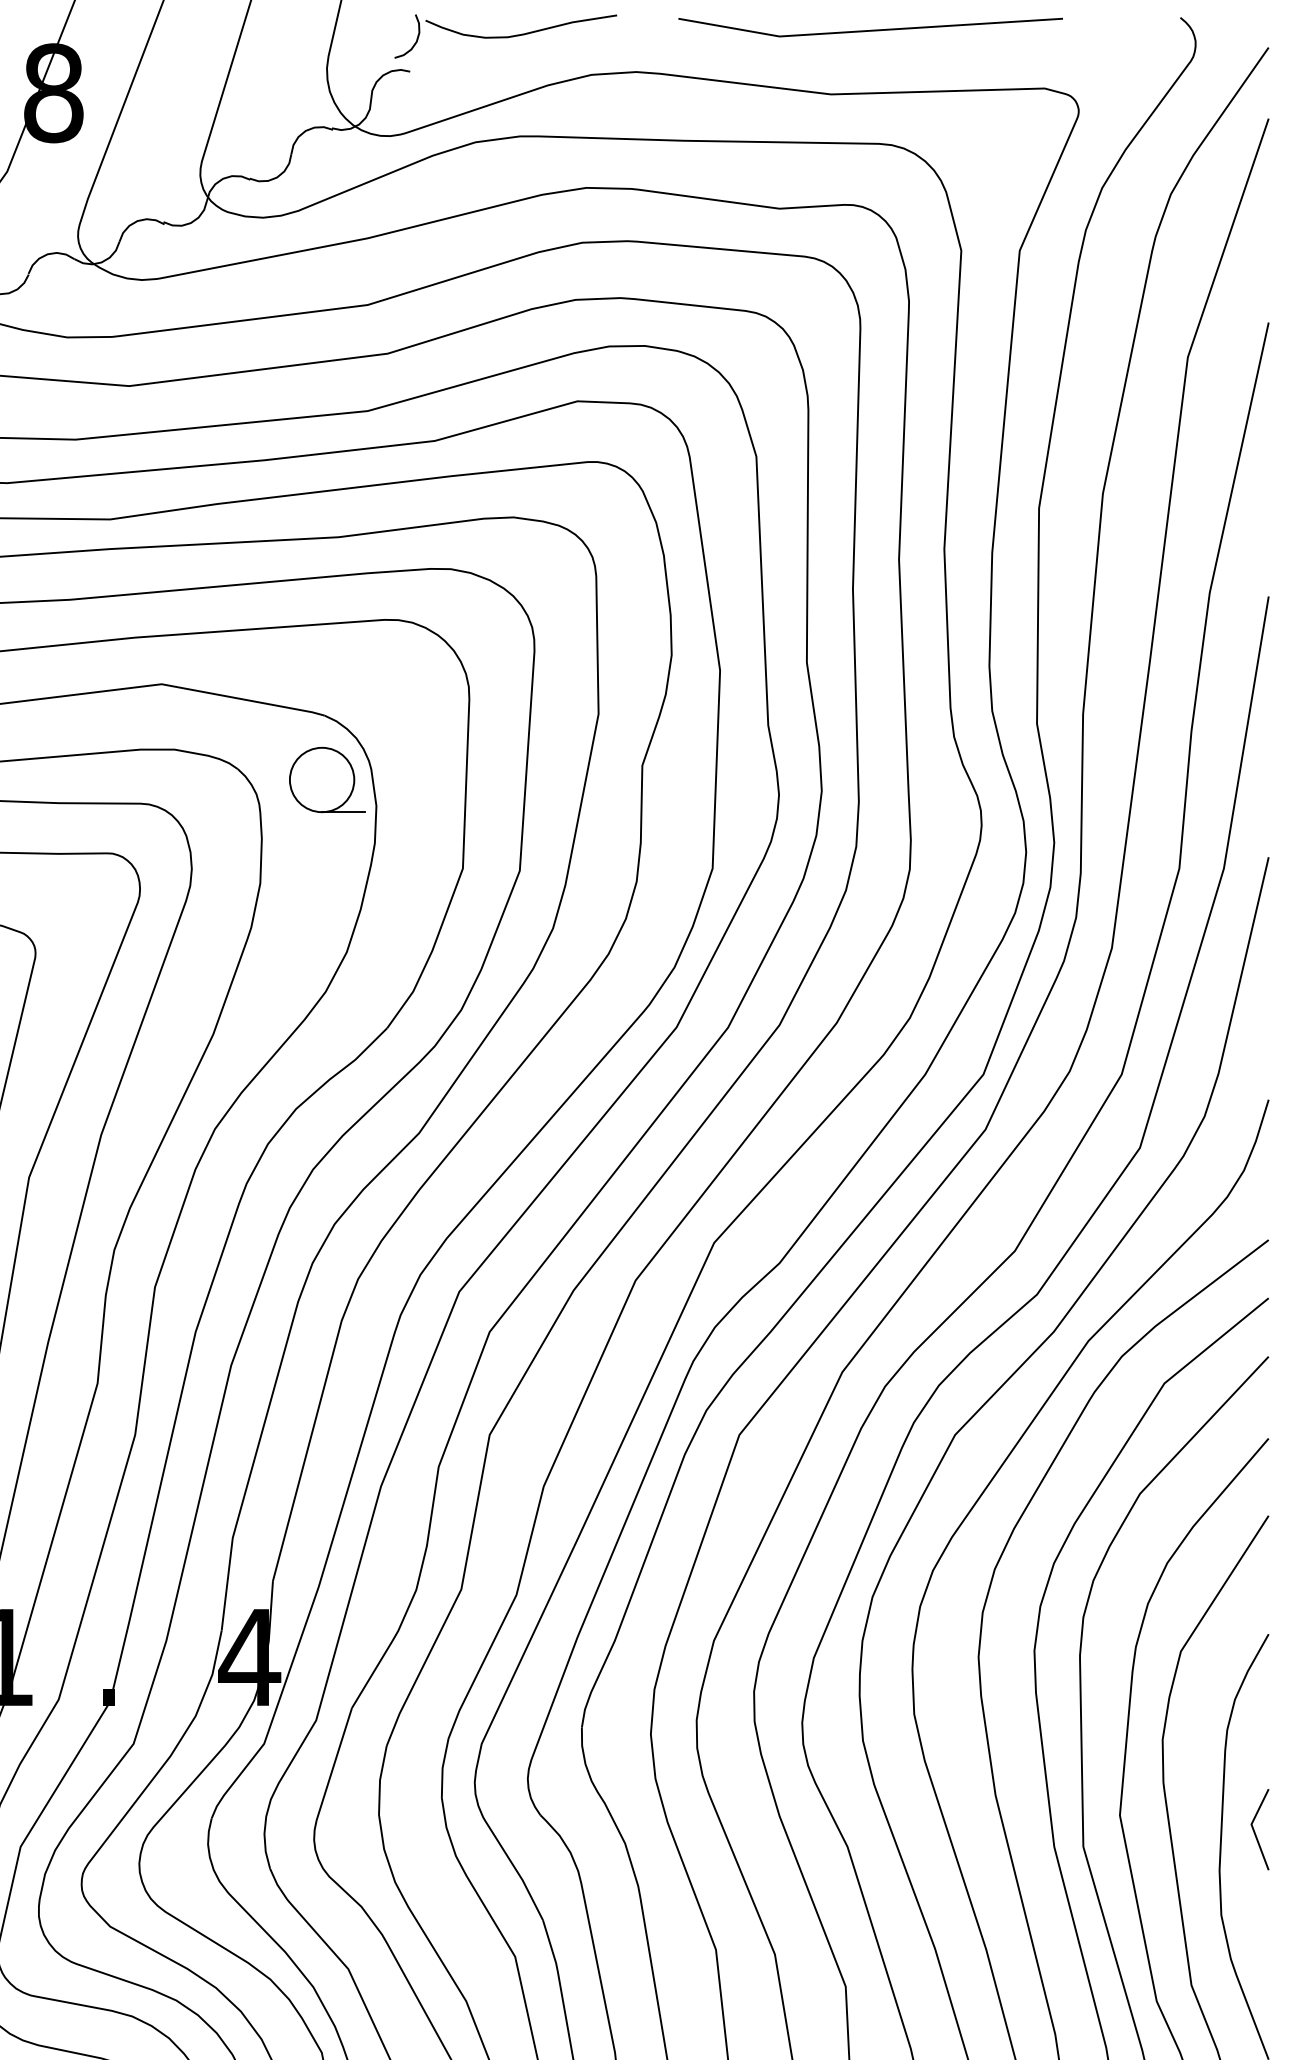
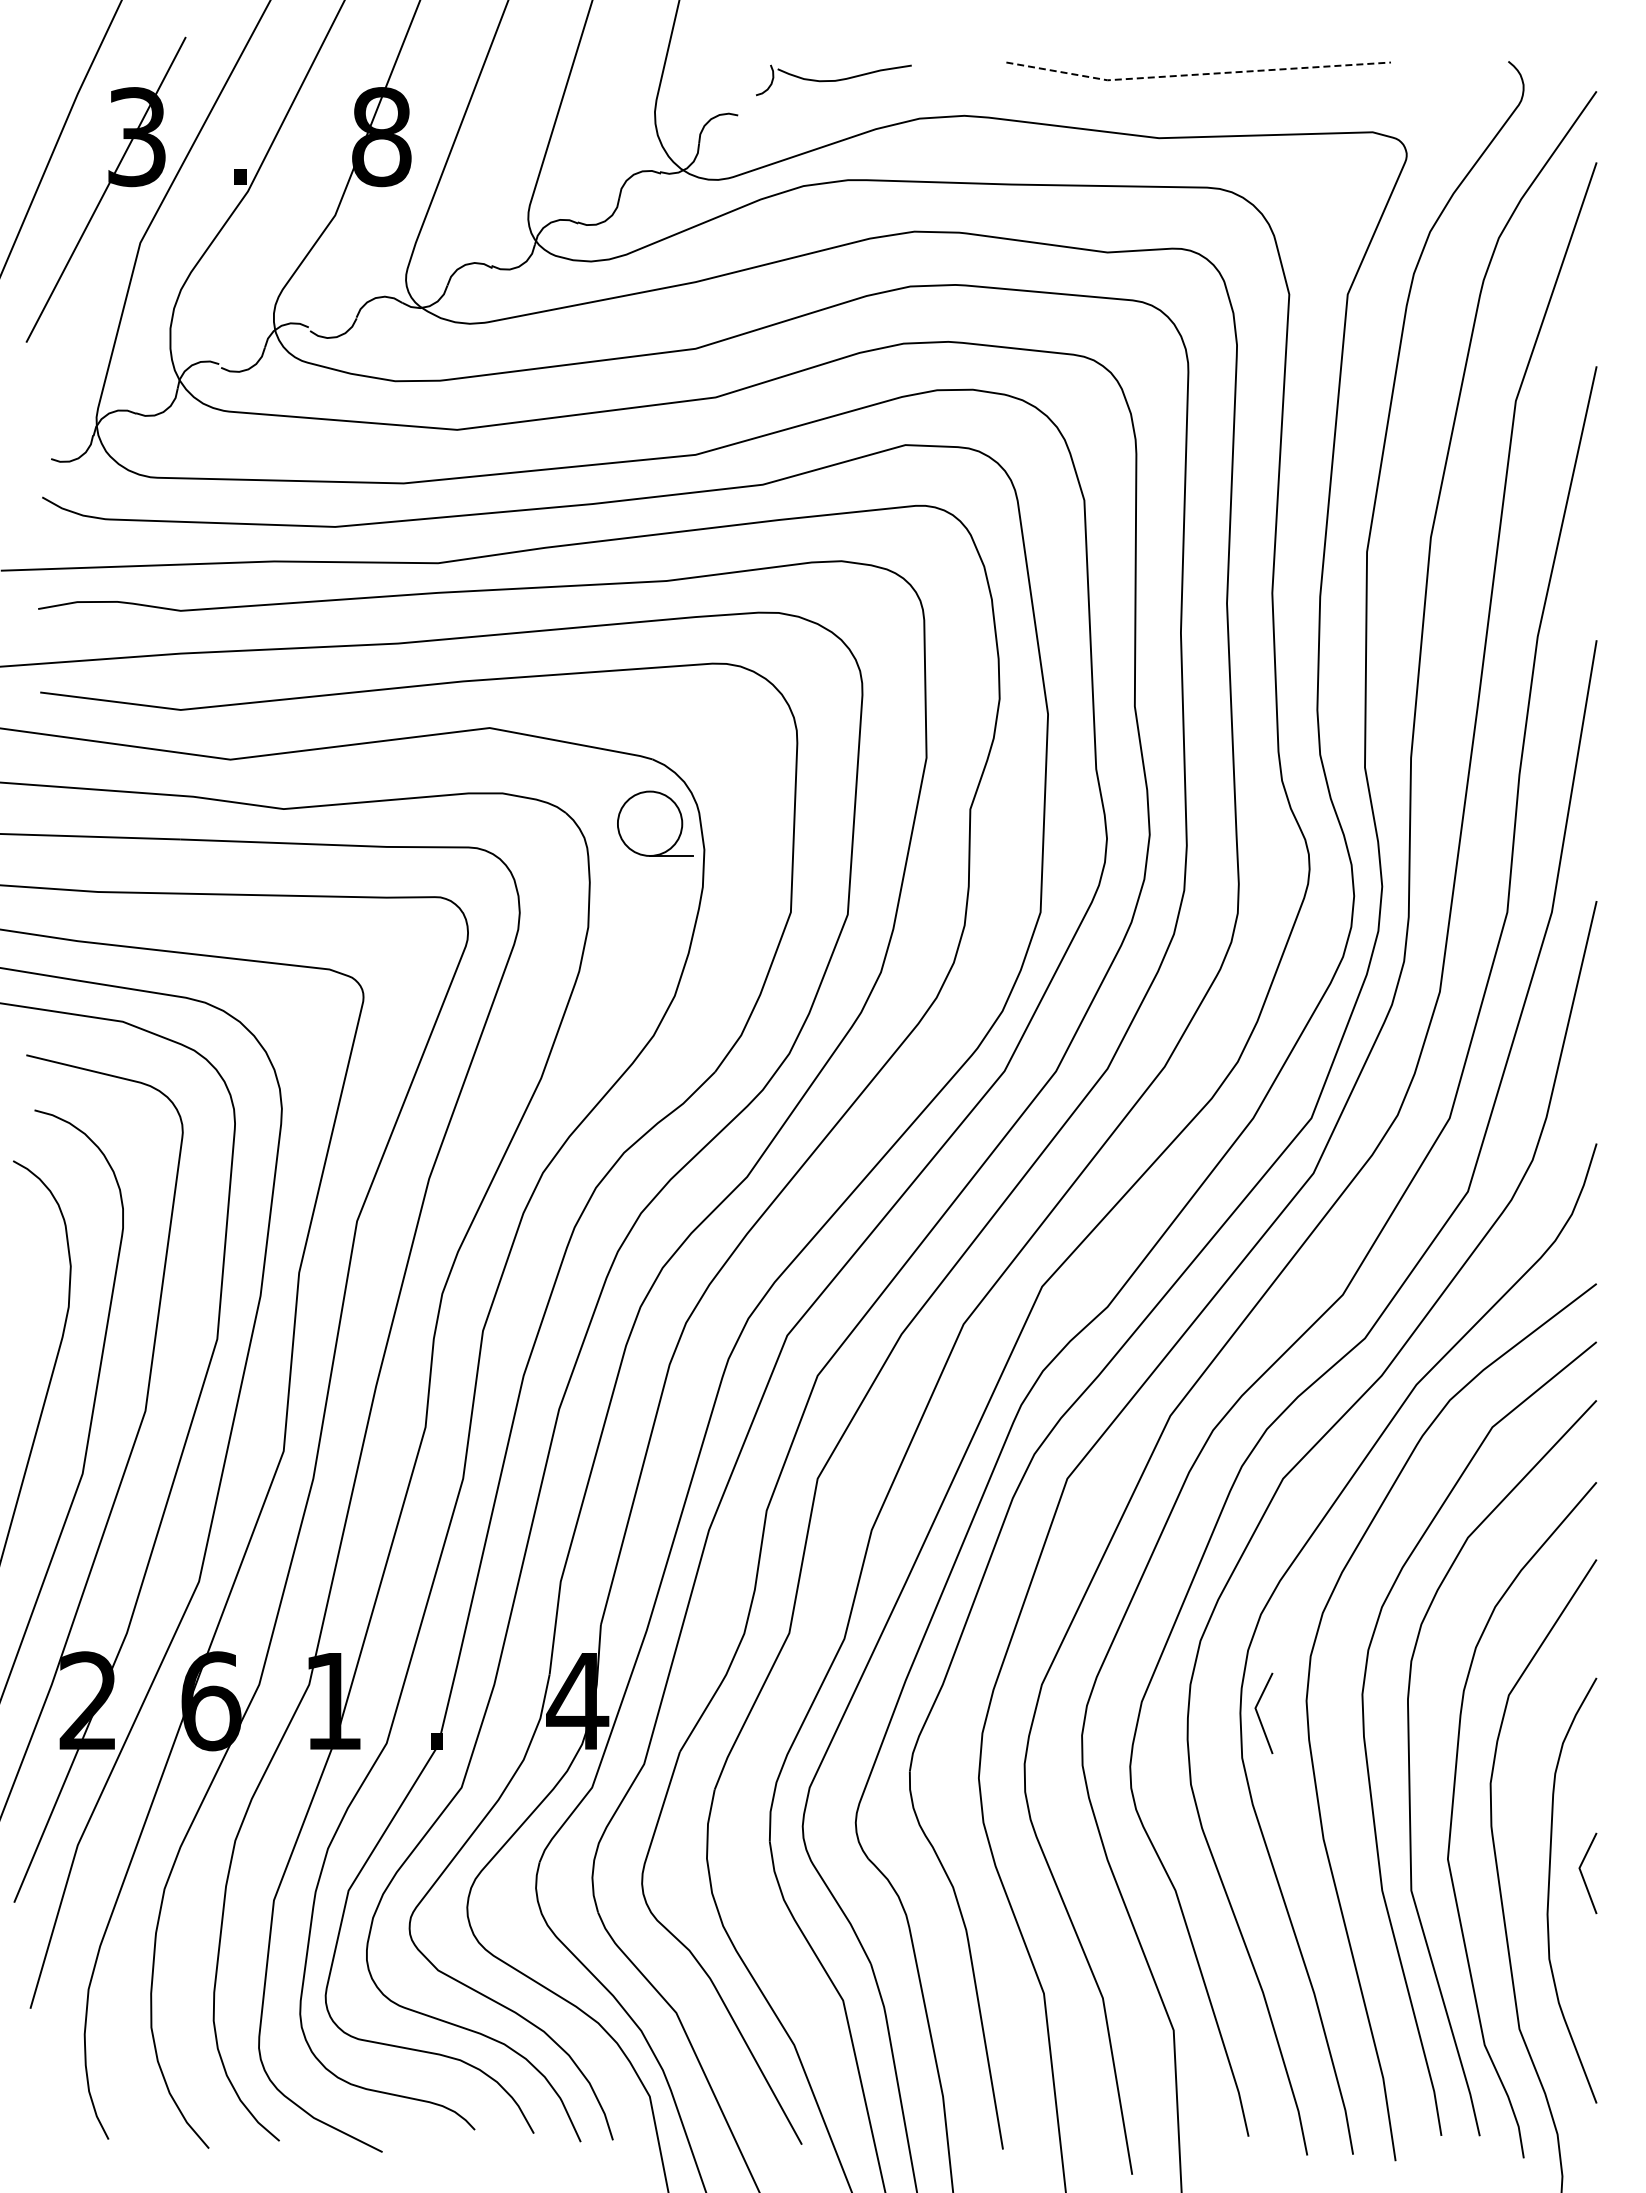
line: (869, 30) -> (1197, 74), solid -> dashed
part: (505, 36) -> (833, 80), size x0.7
line: (931, 1671) -> (1259, 1715), added

